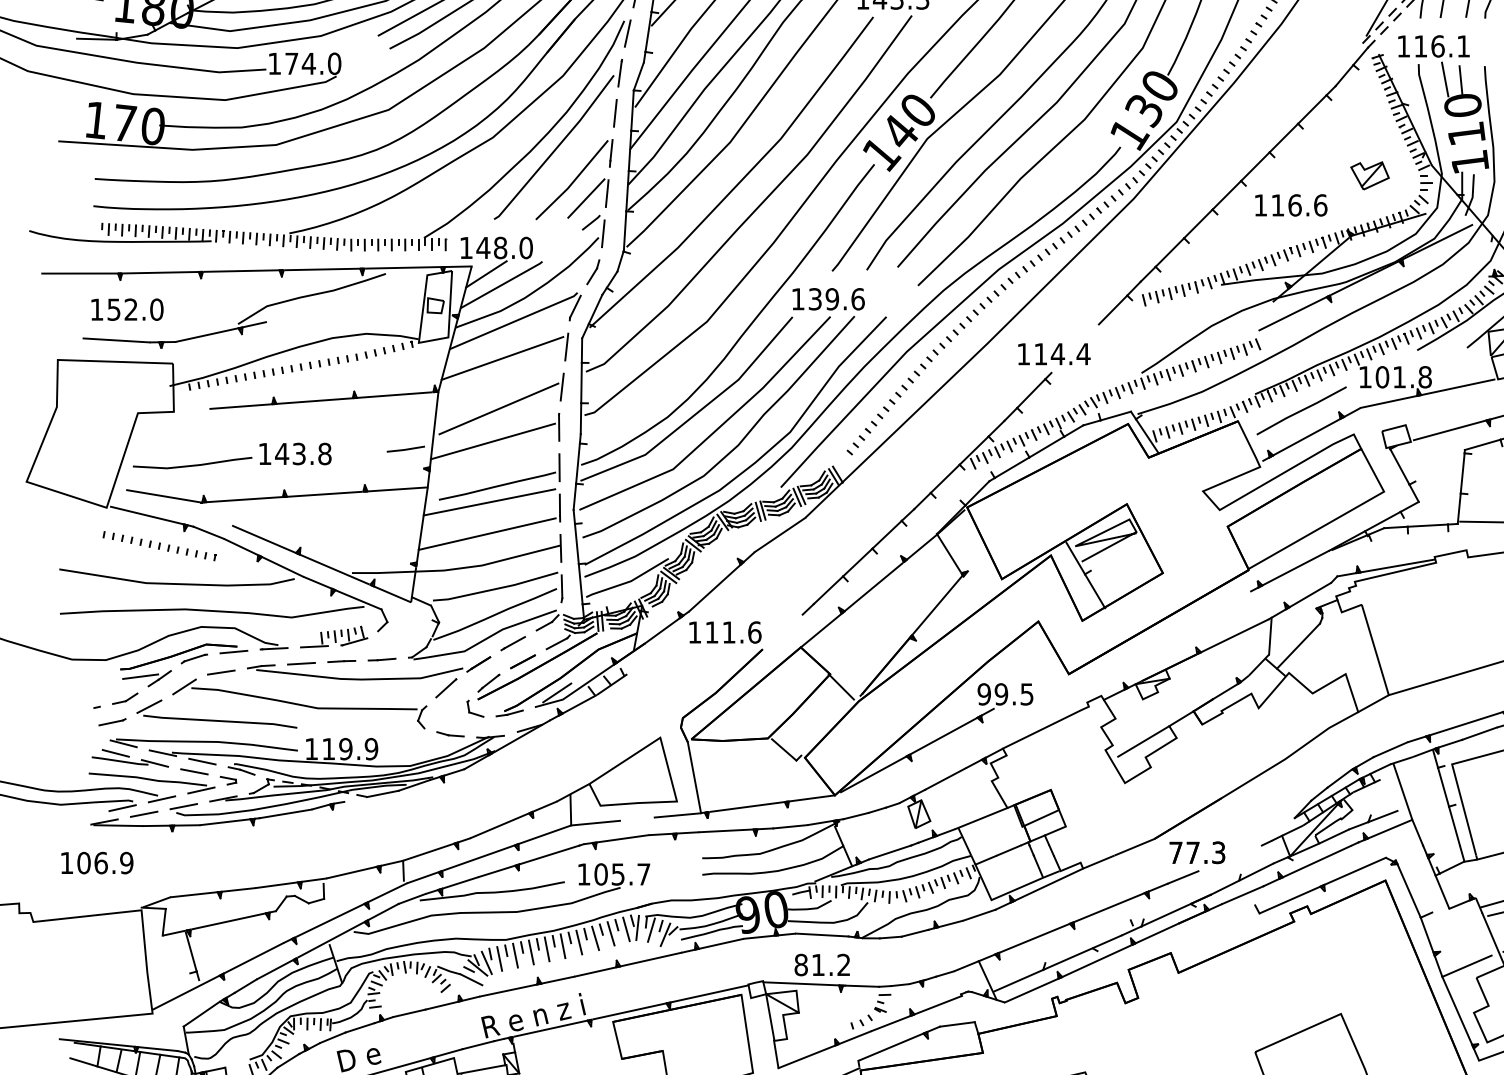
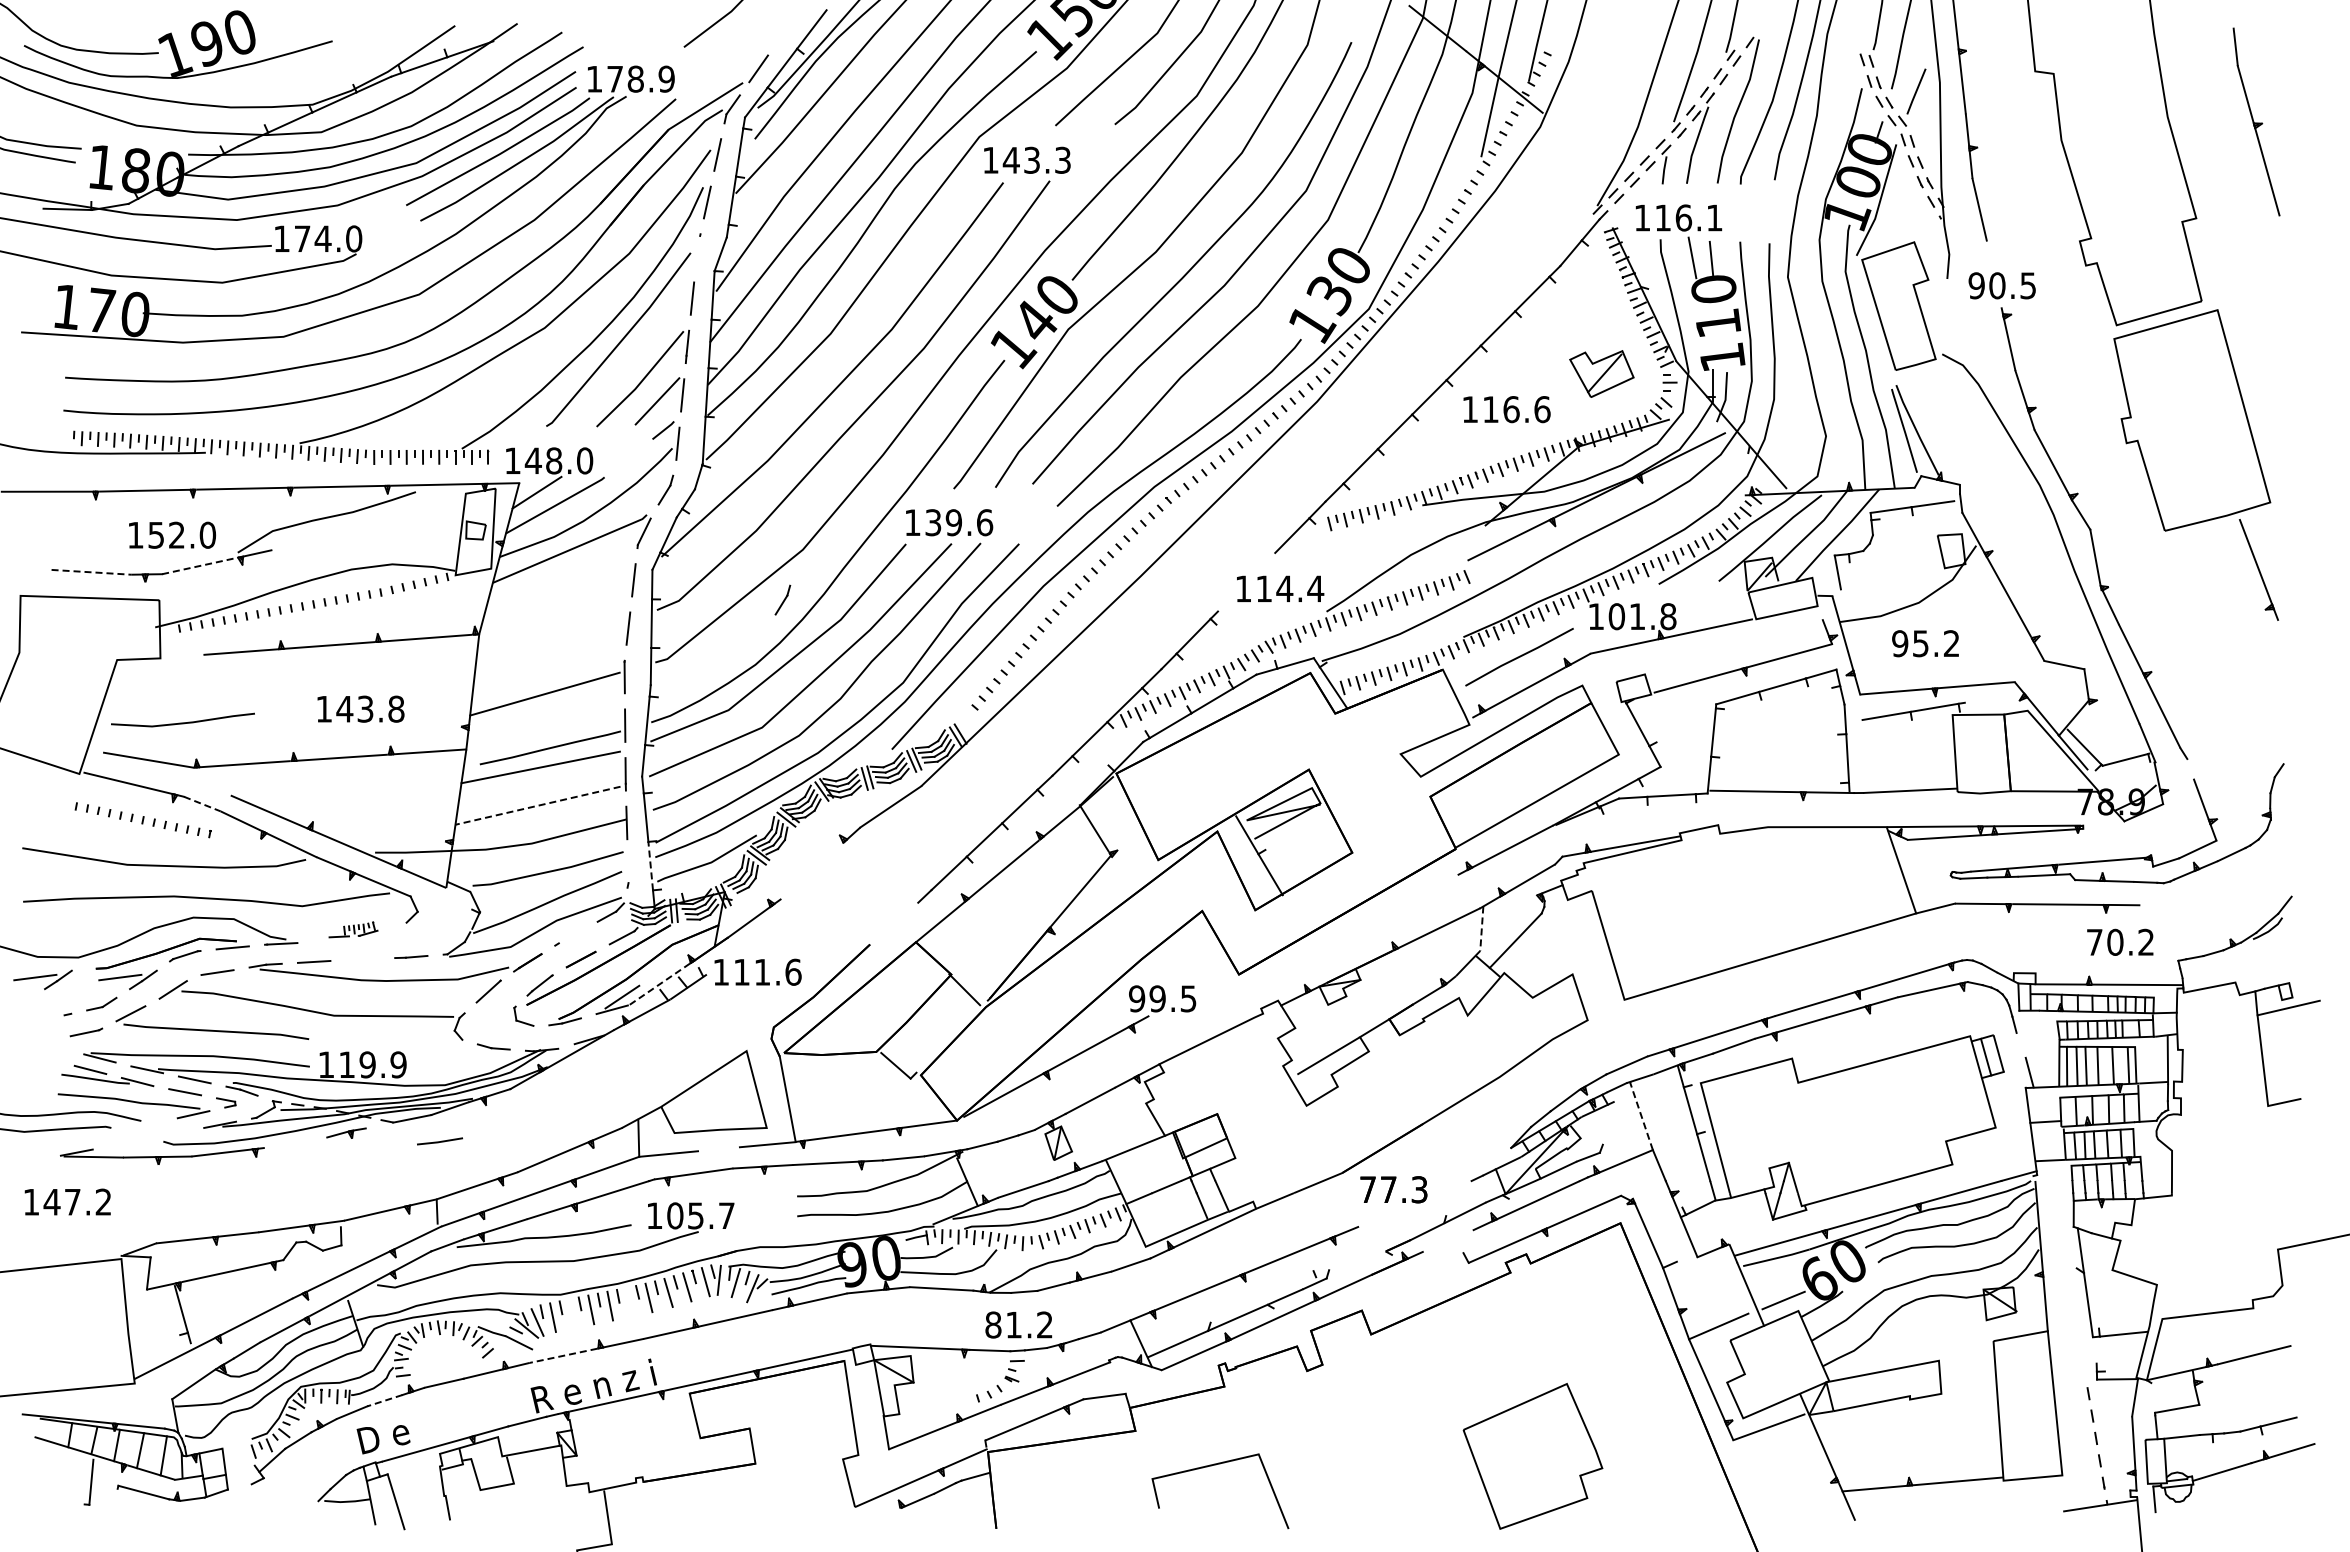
line: (620, 73) -> (698, 250), removed
part: (1369, 175) -> (1601, 373), size x1.4
text: (127, 309) -> (172, 534), moved
line: (210, 334) -> (204, 565), solid -> dashed
line: (116, 340) -> (91, 572), solid -> dashed
text: (1054, 353) -> (1280, 588), moved
line: (502, 358) -> (556, 593), removed
part: (690, 362) -> (782, 599), added
line: (498, 408) -> (551, 654), removed
line: (405, 449) -> (439, 1141), moved
text: (295, 453) -> (360, 708), moved
line: (208, 533) -> (202, 804), solid -> dashed
line: (487, 533) -> (538, 805), solid -> dashed
line: (580, 583) -> (650, 865), solid -> dashed
line: (561, 587) -> (627, 869), removed
line: (714, 587) -> (811, 870), removed
text: (724, 631) -> (757, 971), moved
part: (334, 636) -> (353, 929), size x0.6
line: (1270, 636) -> (1481, 929), solid -> dashed
line: (514, 642) -> (570, 936), removed
line: (341, 660) -> (362, 958), removed
part: (76, 678) -> (42, 979), added
line: (588, 682) -> (659, 984), solid -> dashed
line: (1373, 703) -> (1605, 1009), removed
line: (1402, 791) -> (1641, 1115), solid -> dashed
line: (161, 798) -> (145, 1124), removed
line: (183, 806) -> (172, 1134), removed
line: (122, 807) -> (98, 1135), removed
line: (285, 813) -> (294, 1142), removed
line: (144, 814) -> (124, 1143), removed
line: (1382, 816) -> (1616, 1145), removed
text: (105, 862) -> (77, 1201), 106.9 -> 147.2
line: (1182, 877) -> (1376, 1219), removed
line: (1242, 894) -> (1448, 1240), removed
line: (1165, 914) -> (1355, 1264), removed
line: (563, 946) -> (629, 1302), removed
line: (515, 955) -> (572, 1313), removed
text: (822, 964) -> (1018, 1324), moved
line: (508, 990) -> (563, 1355), solid -> dashed
line: (359, 1027) -> (384, 1400), solid -> dashed

